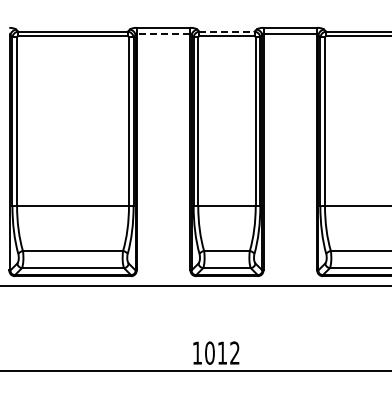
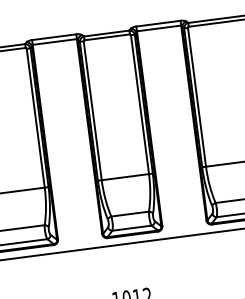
line: (226, 31) -> (106, 33), dashed -> solid
line: (163, 33) -> (54, 41), dashed -> solid

